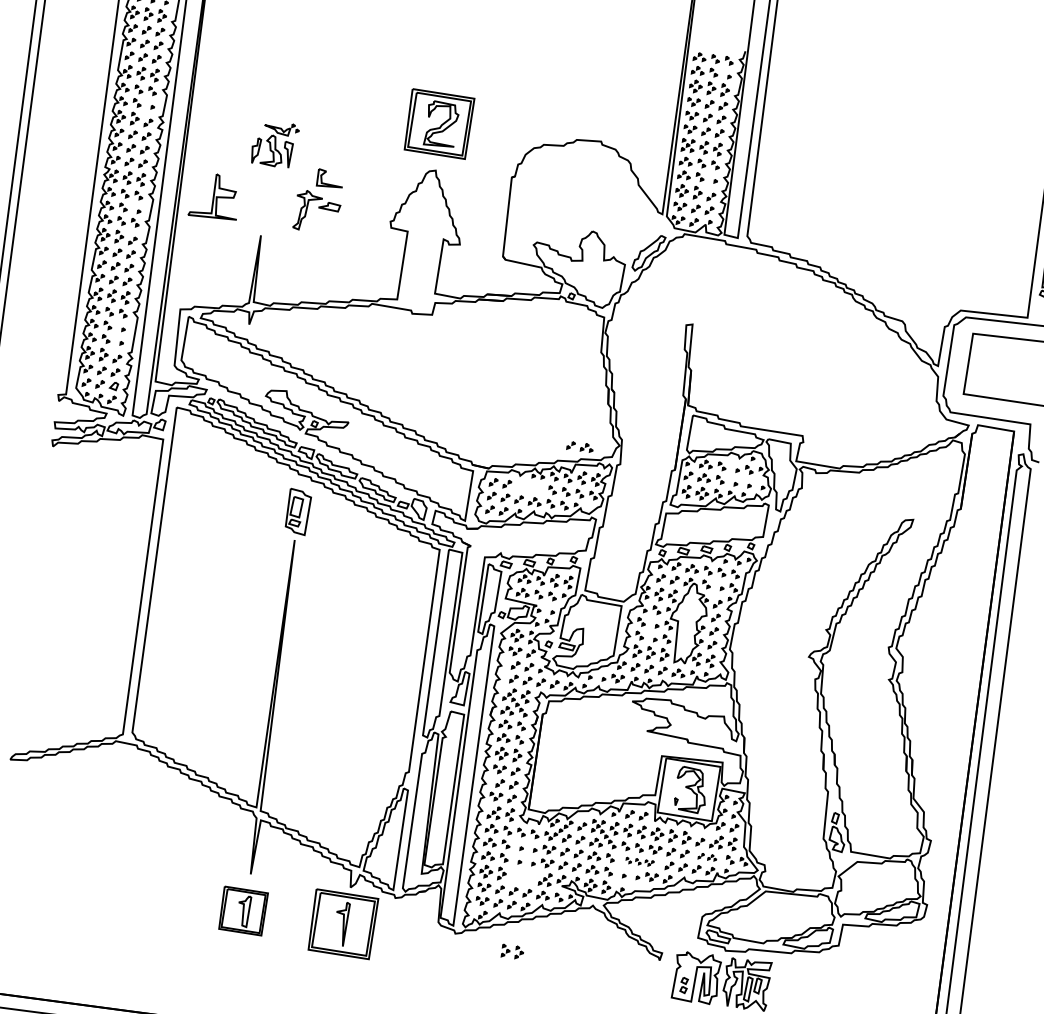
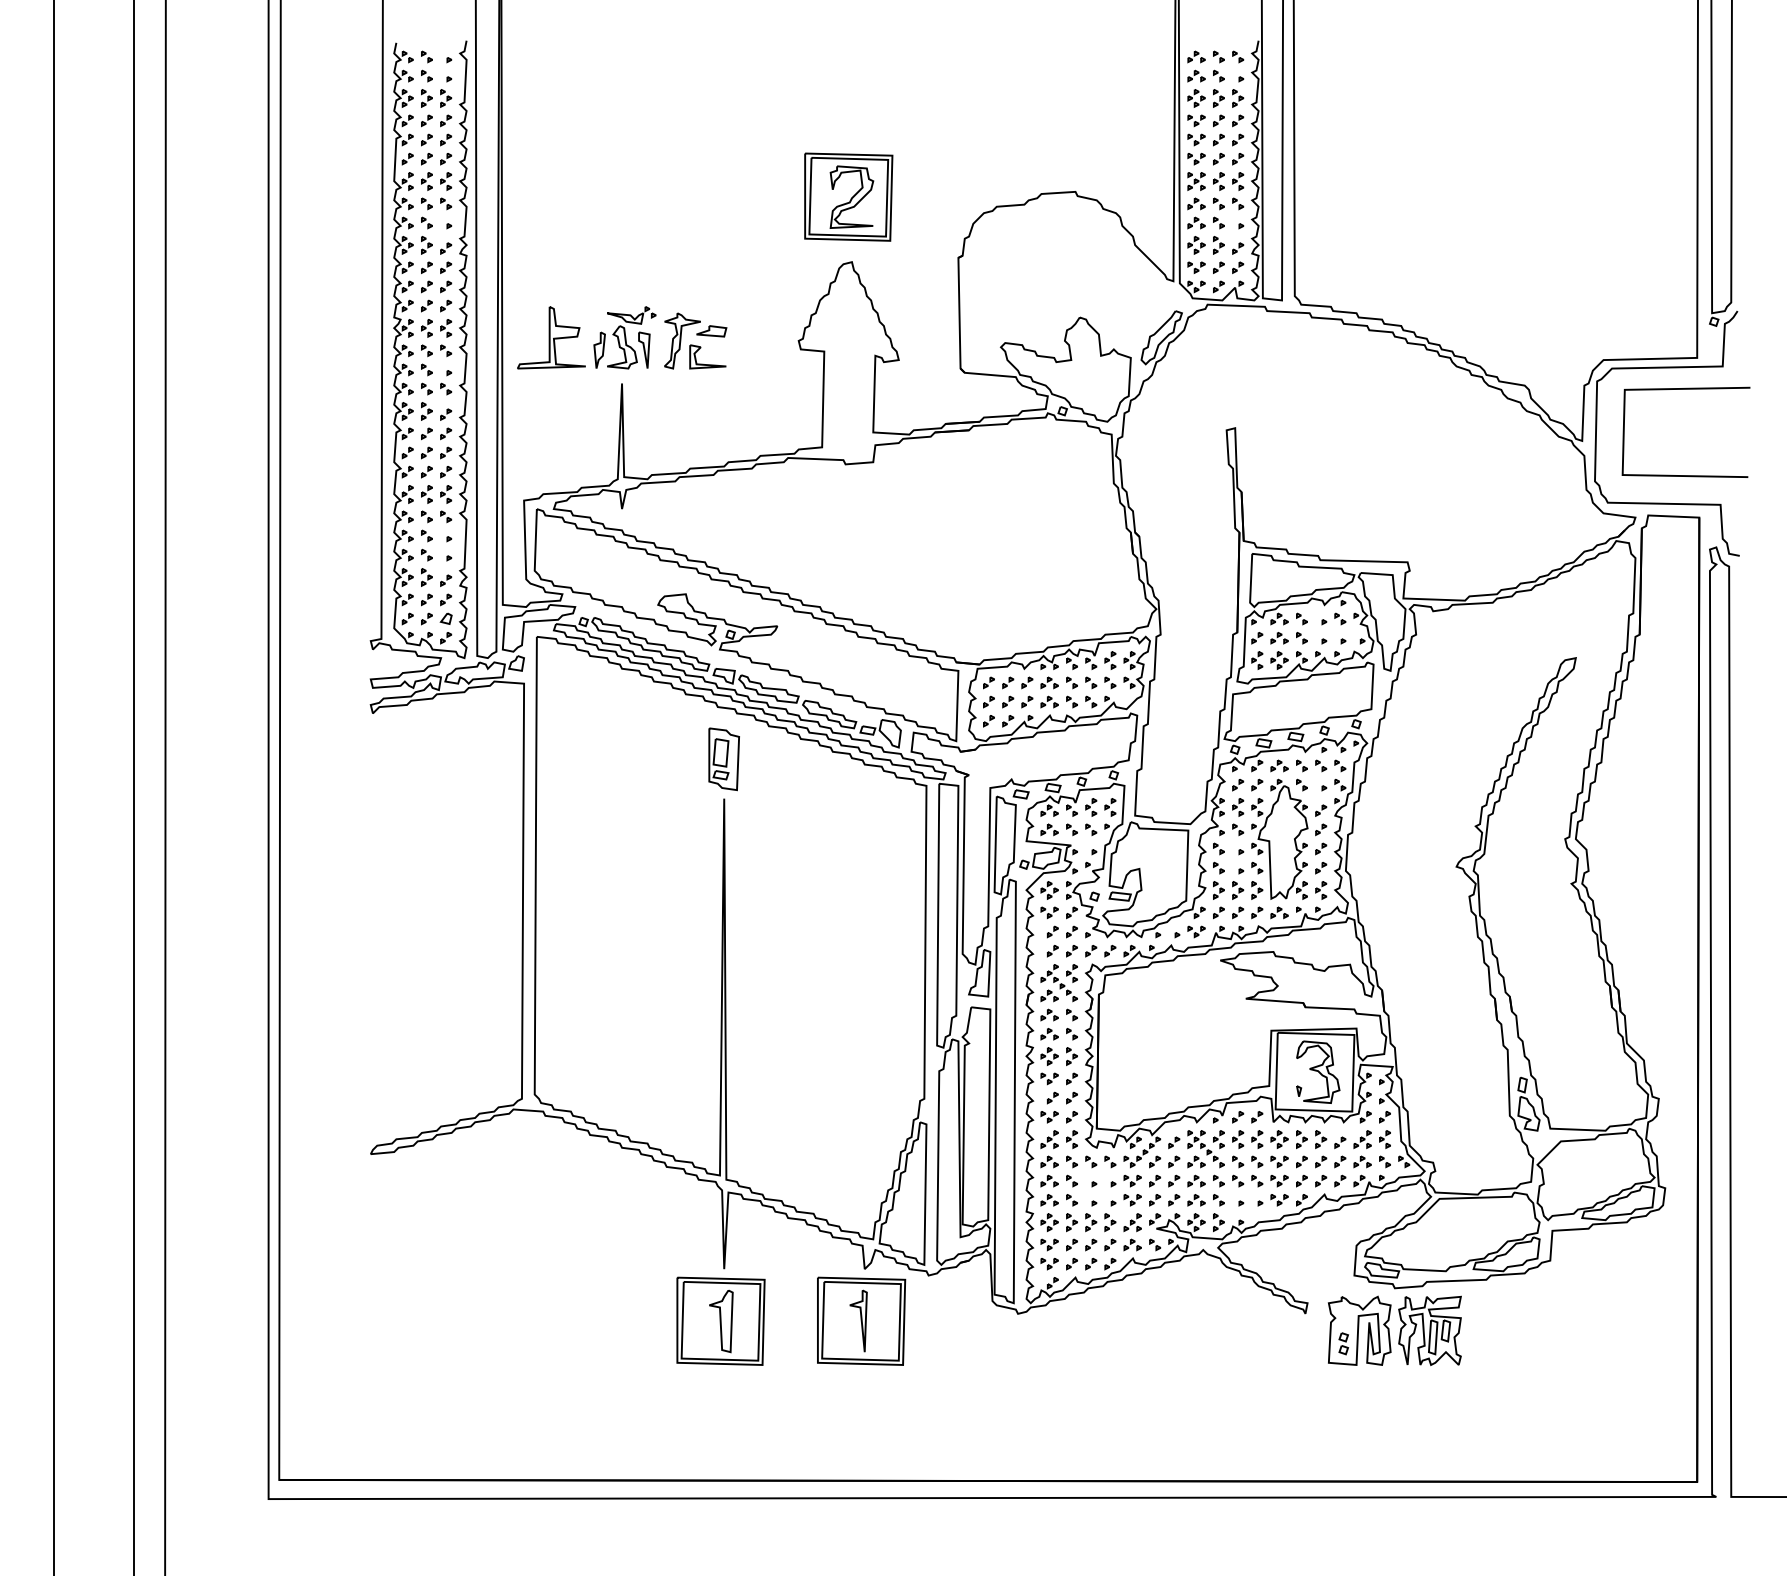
part: (274, 143) -> (624, 337), moved
part: (329, 184) -> (707, 364), moved
part: (579, 446) -> (1039, 682), moved
part: (707, 856) -> (1352, 1161), size x1.43
part: (640, 861) -> (1260, 1180), size x1.43
part: (243, 910) -> (720, 1320), size x1.43
part: (512, 951) -> (1100, 1222), moved

